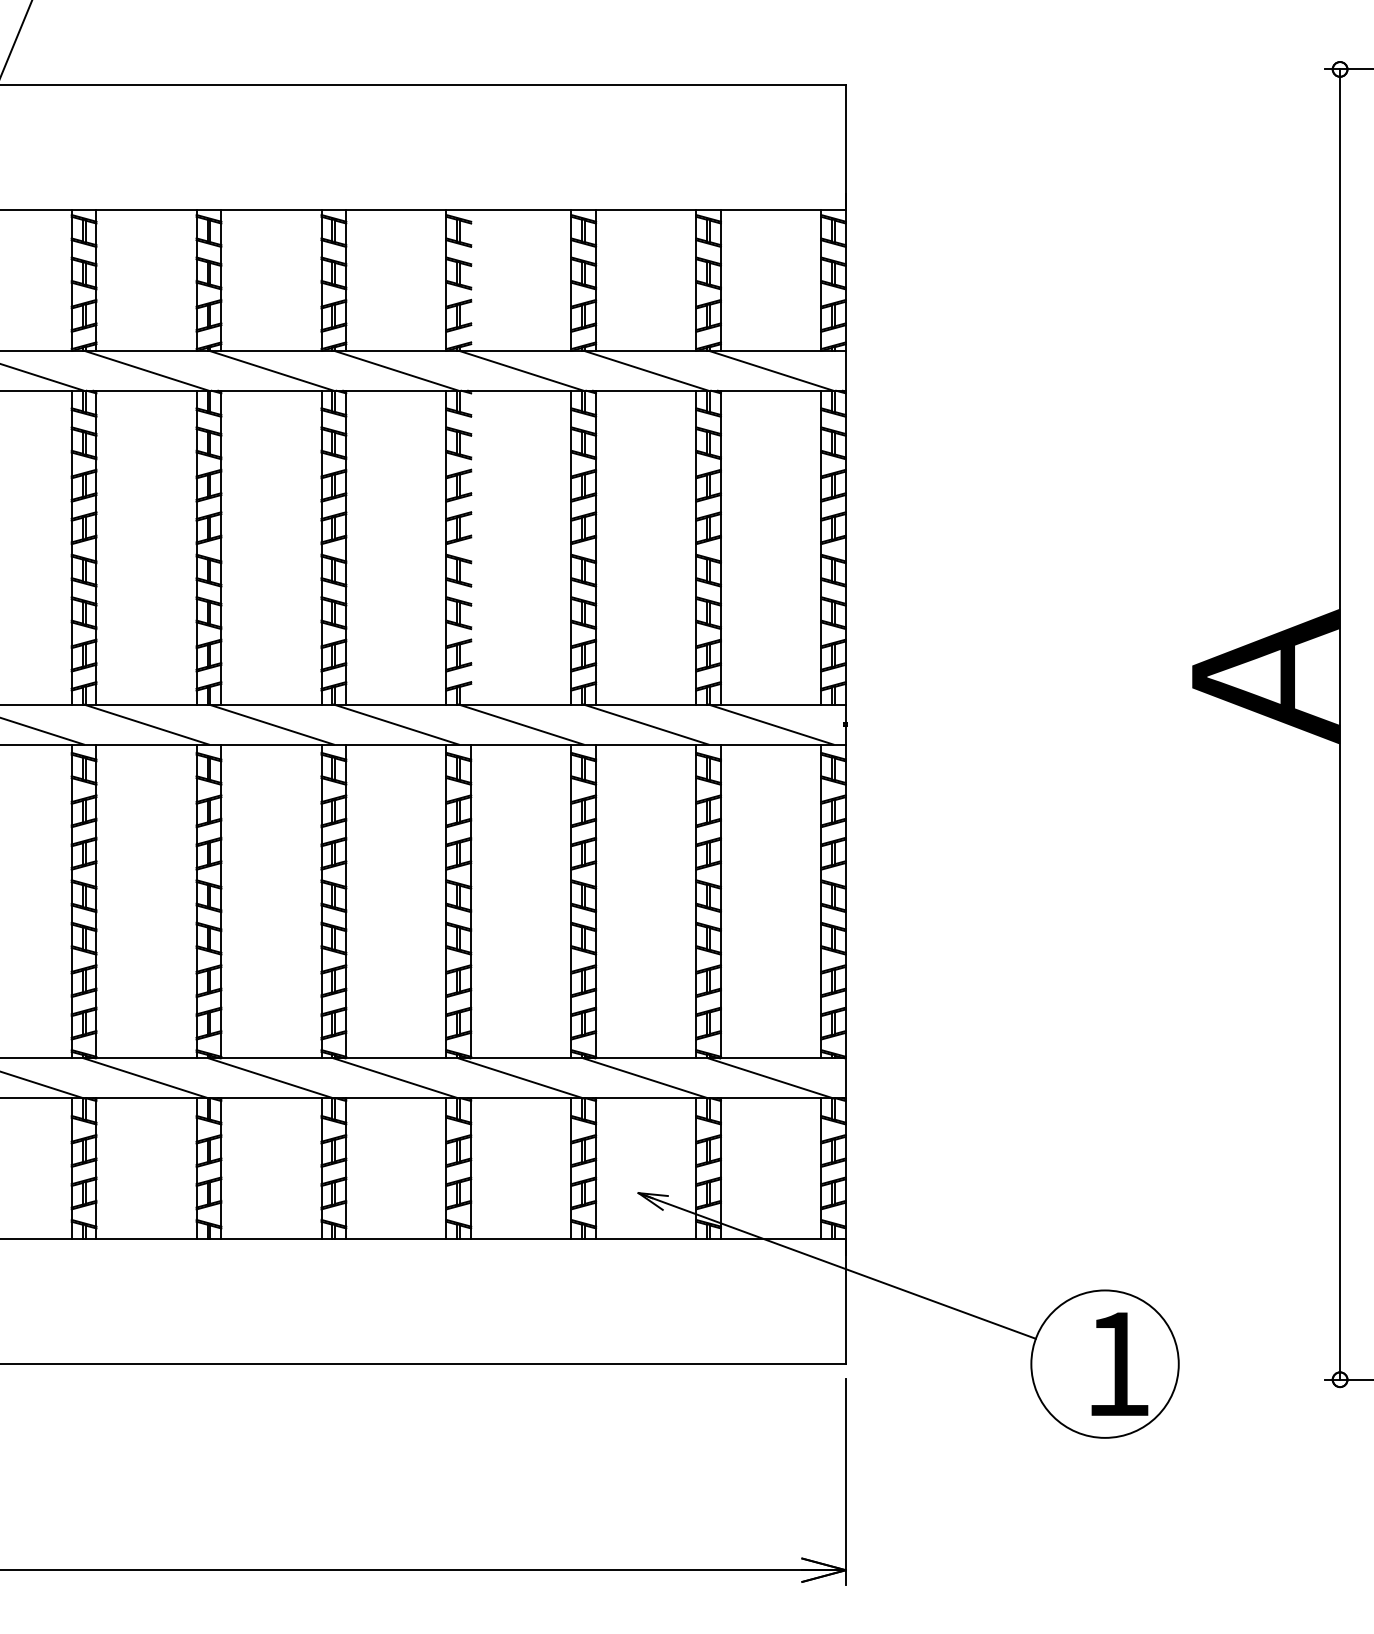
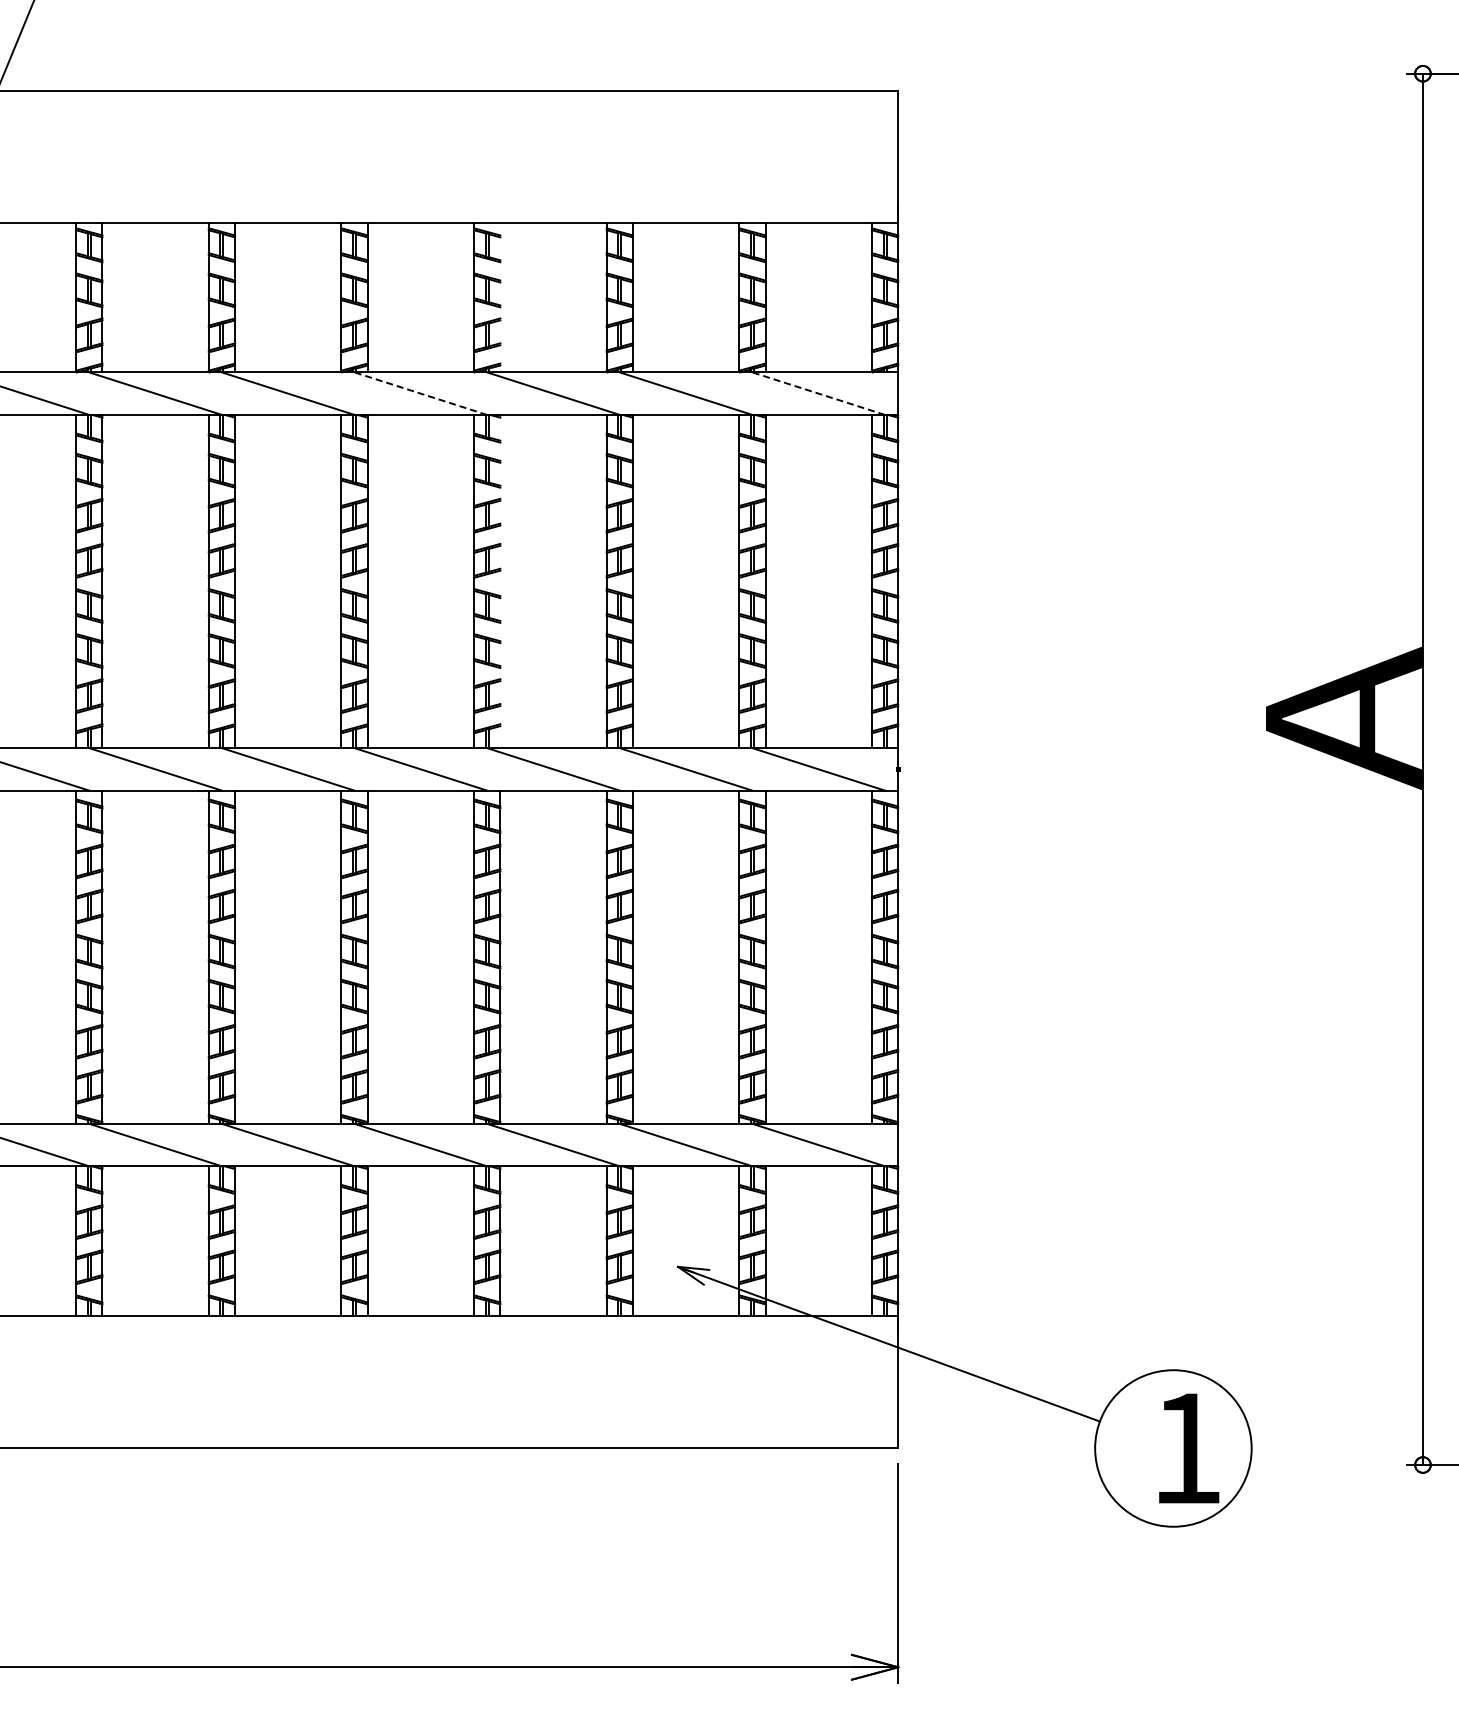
line: (395, 370) -> (420, 393), solid -> dashed
line: (770, 370) -> (818, 393), solid -> dashed

